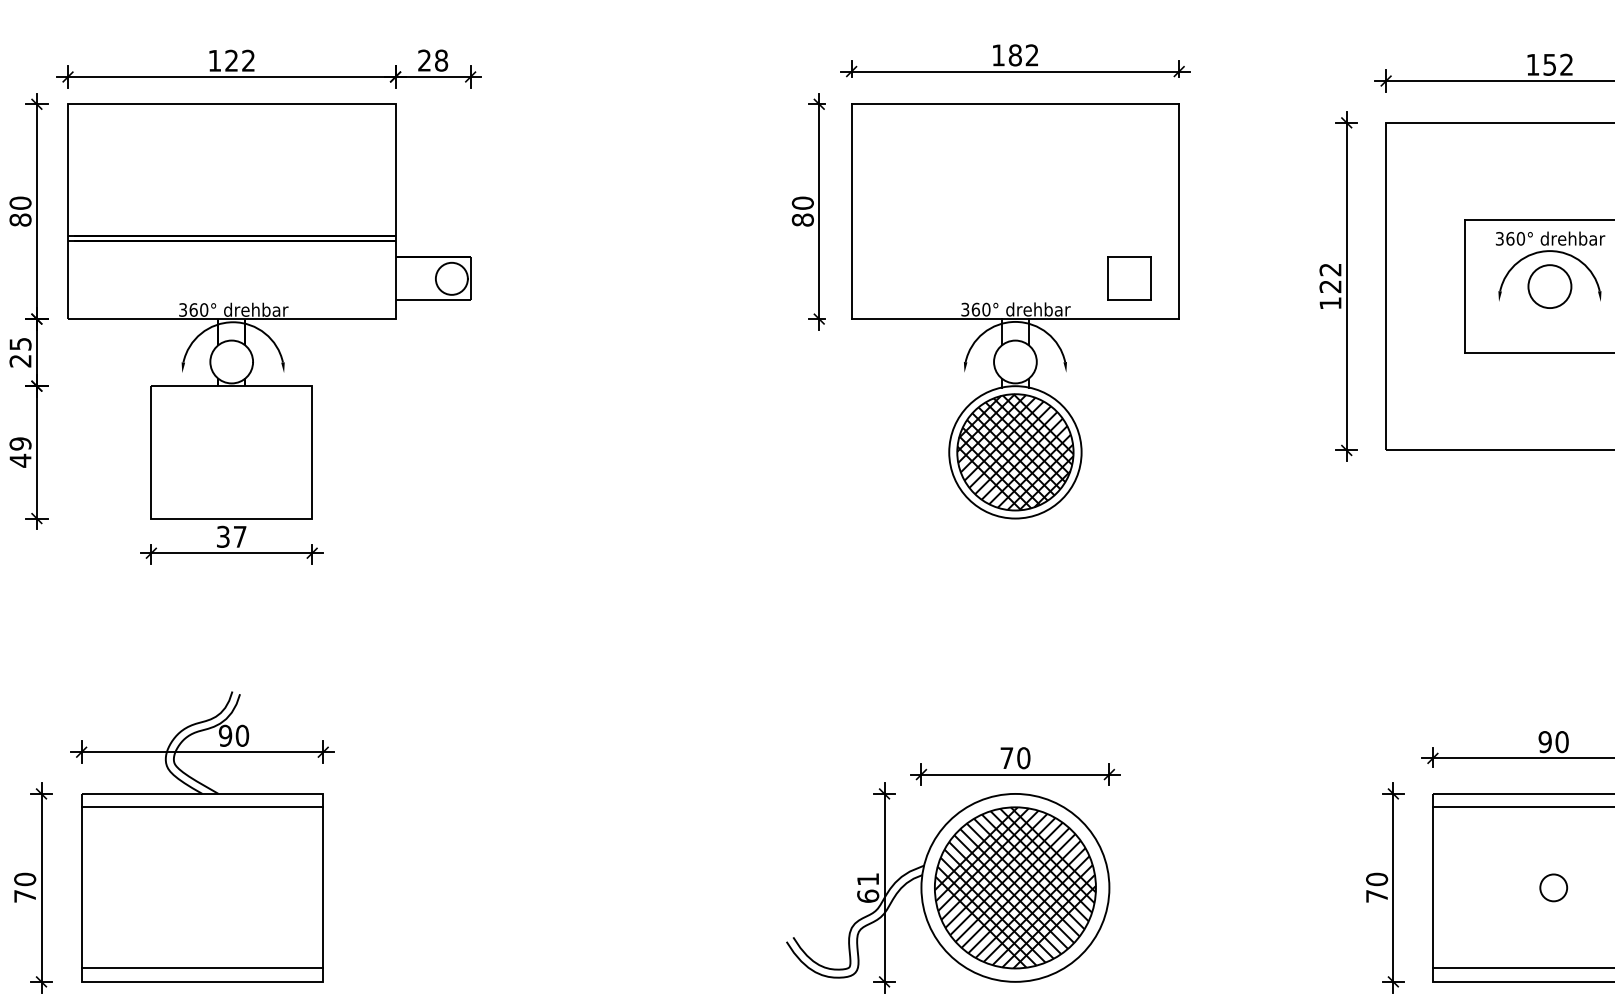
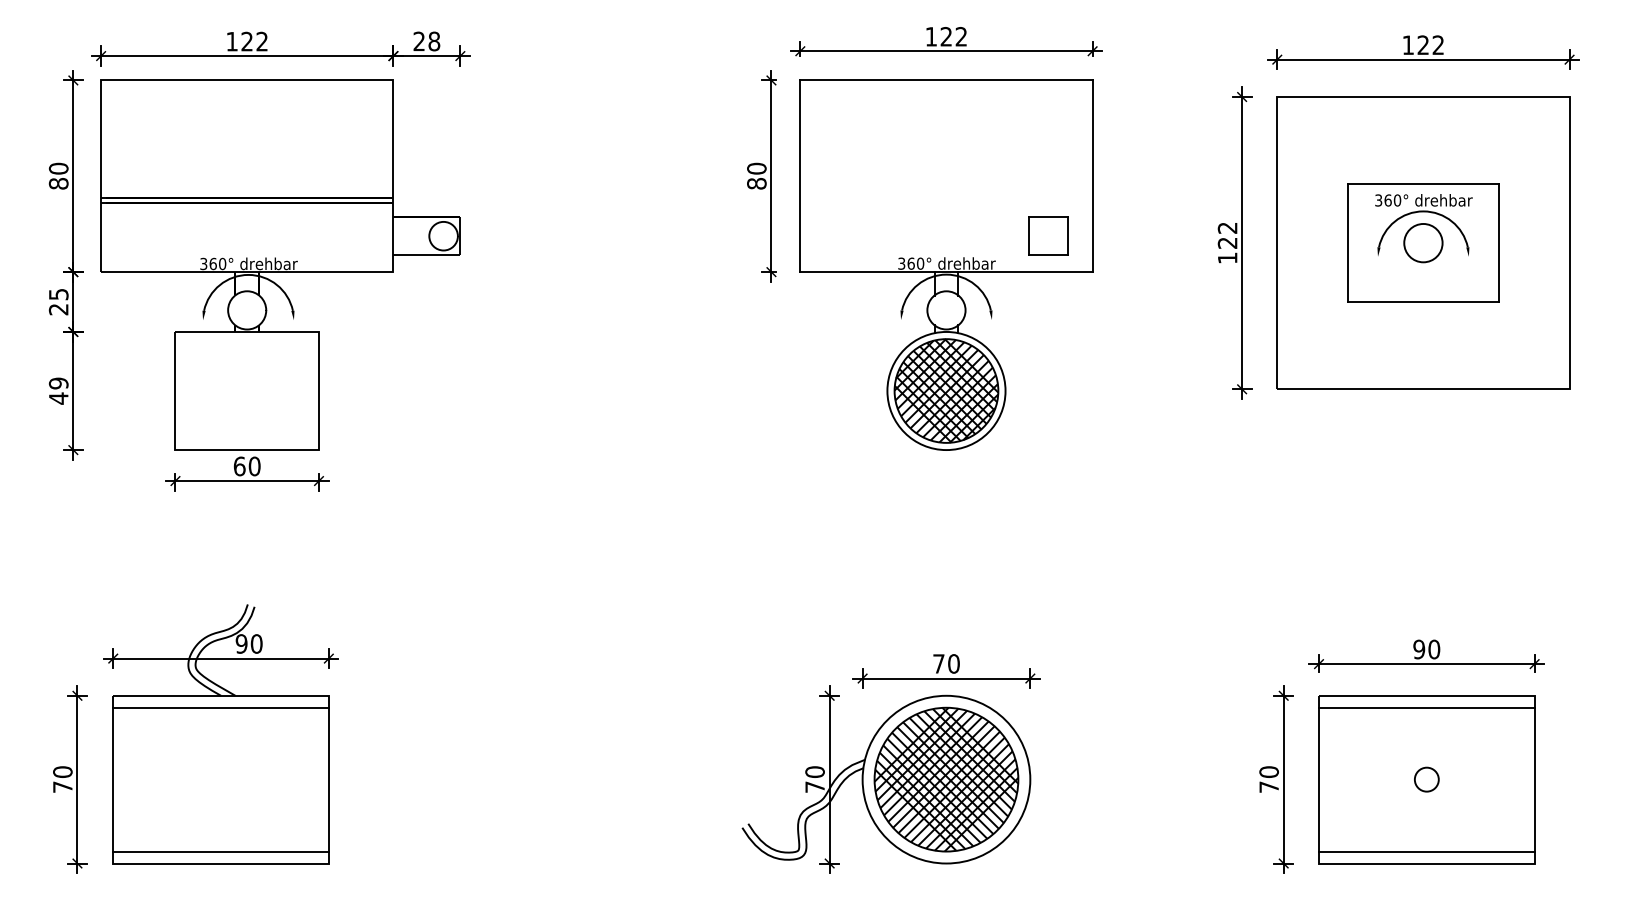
text: (1015, 55) -> (946, 36), 182 -> 122
text: (1548, 65) -> (1422, 45), 152 -> 122
text: (230, 536) -> (246, 466), 37 -> 60
text: (867, 887) -> (814, 779), 61 -> 70

